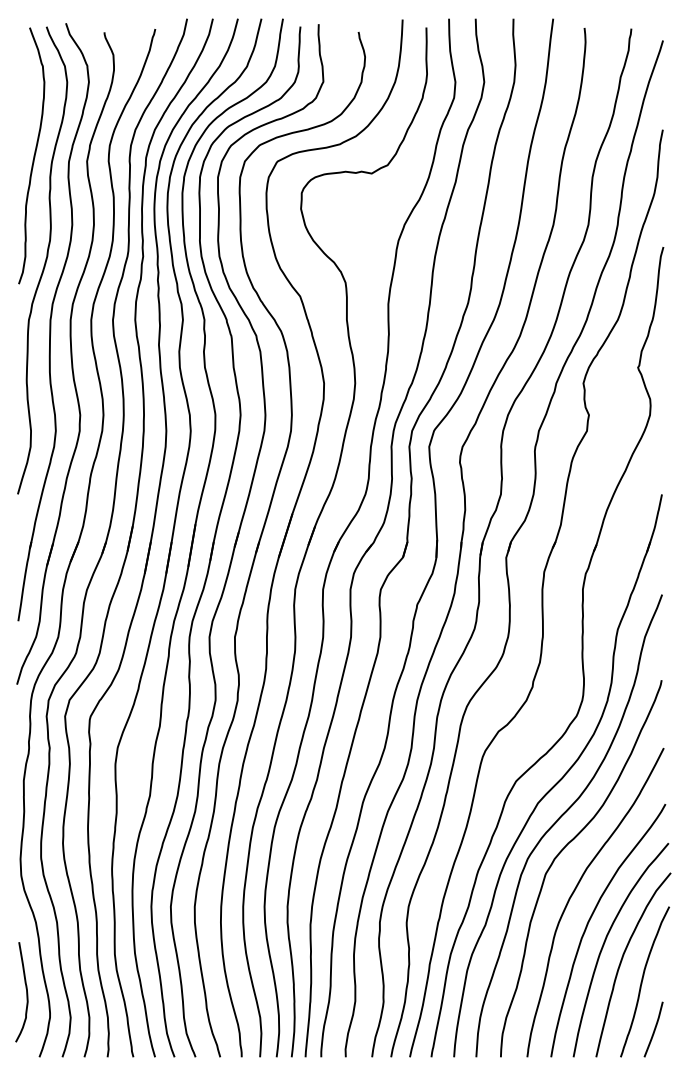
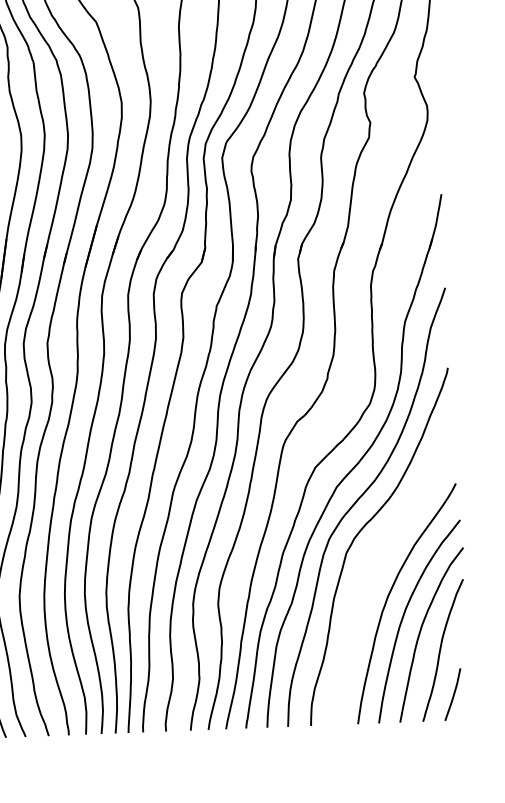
curve: (576, 889) -> (375, 566), removed

